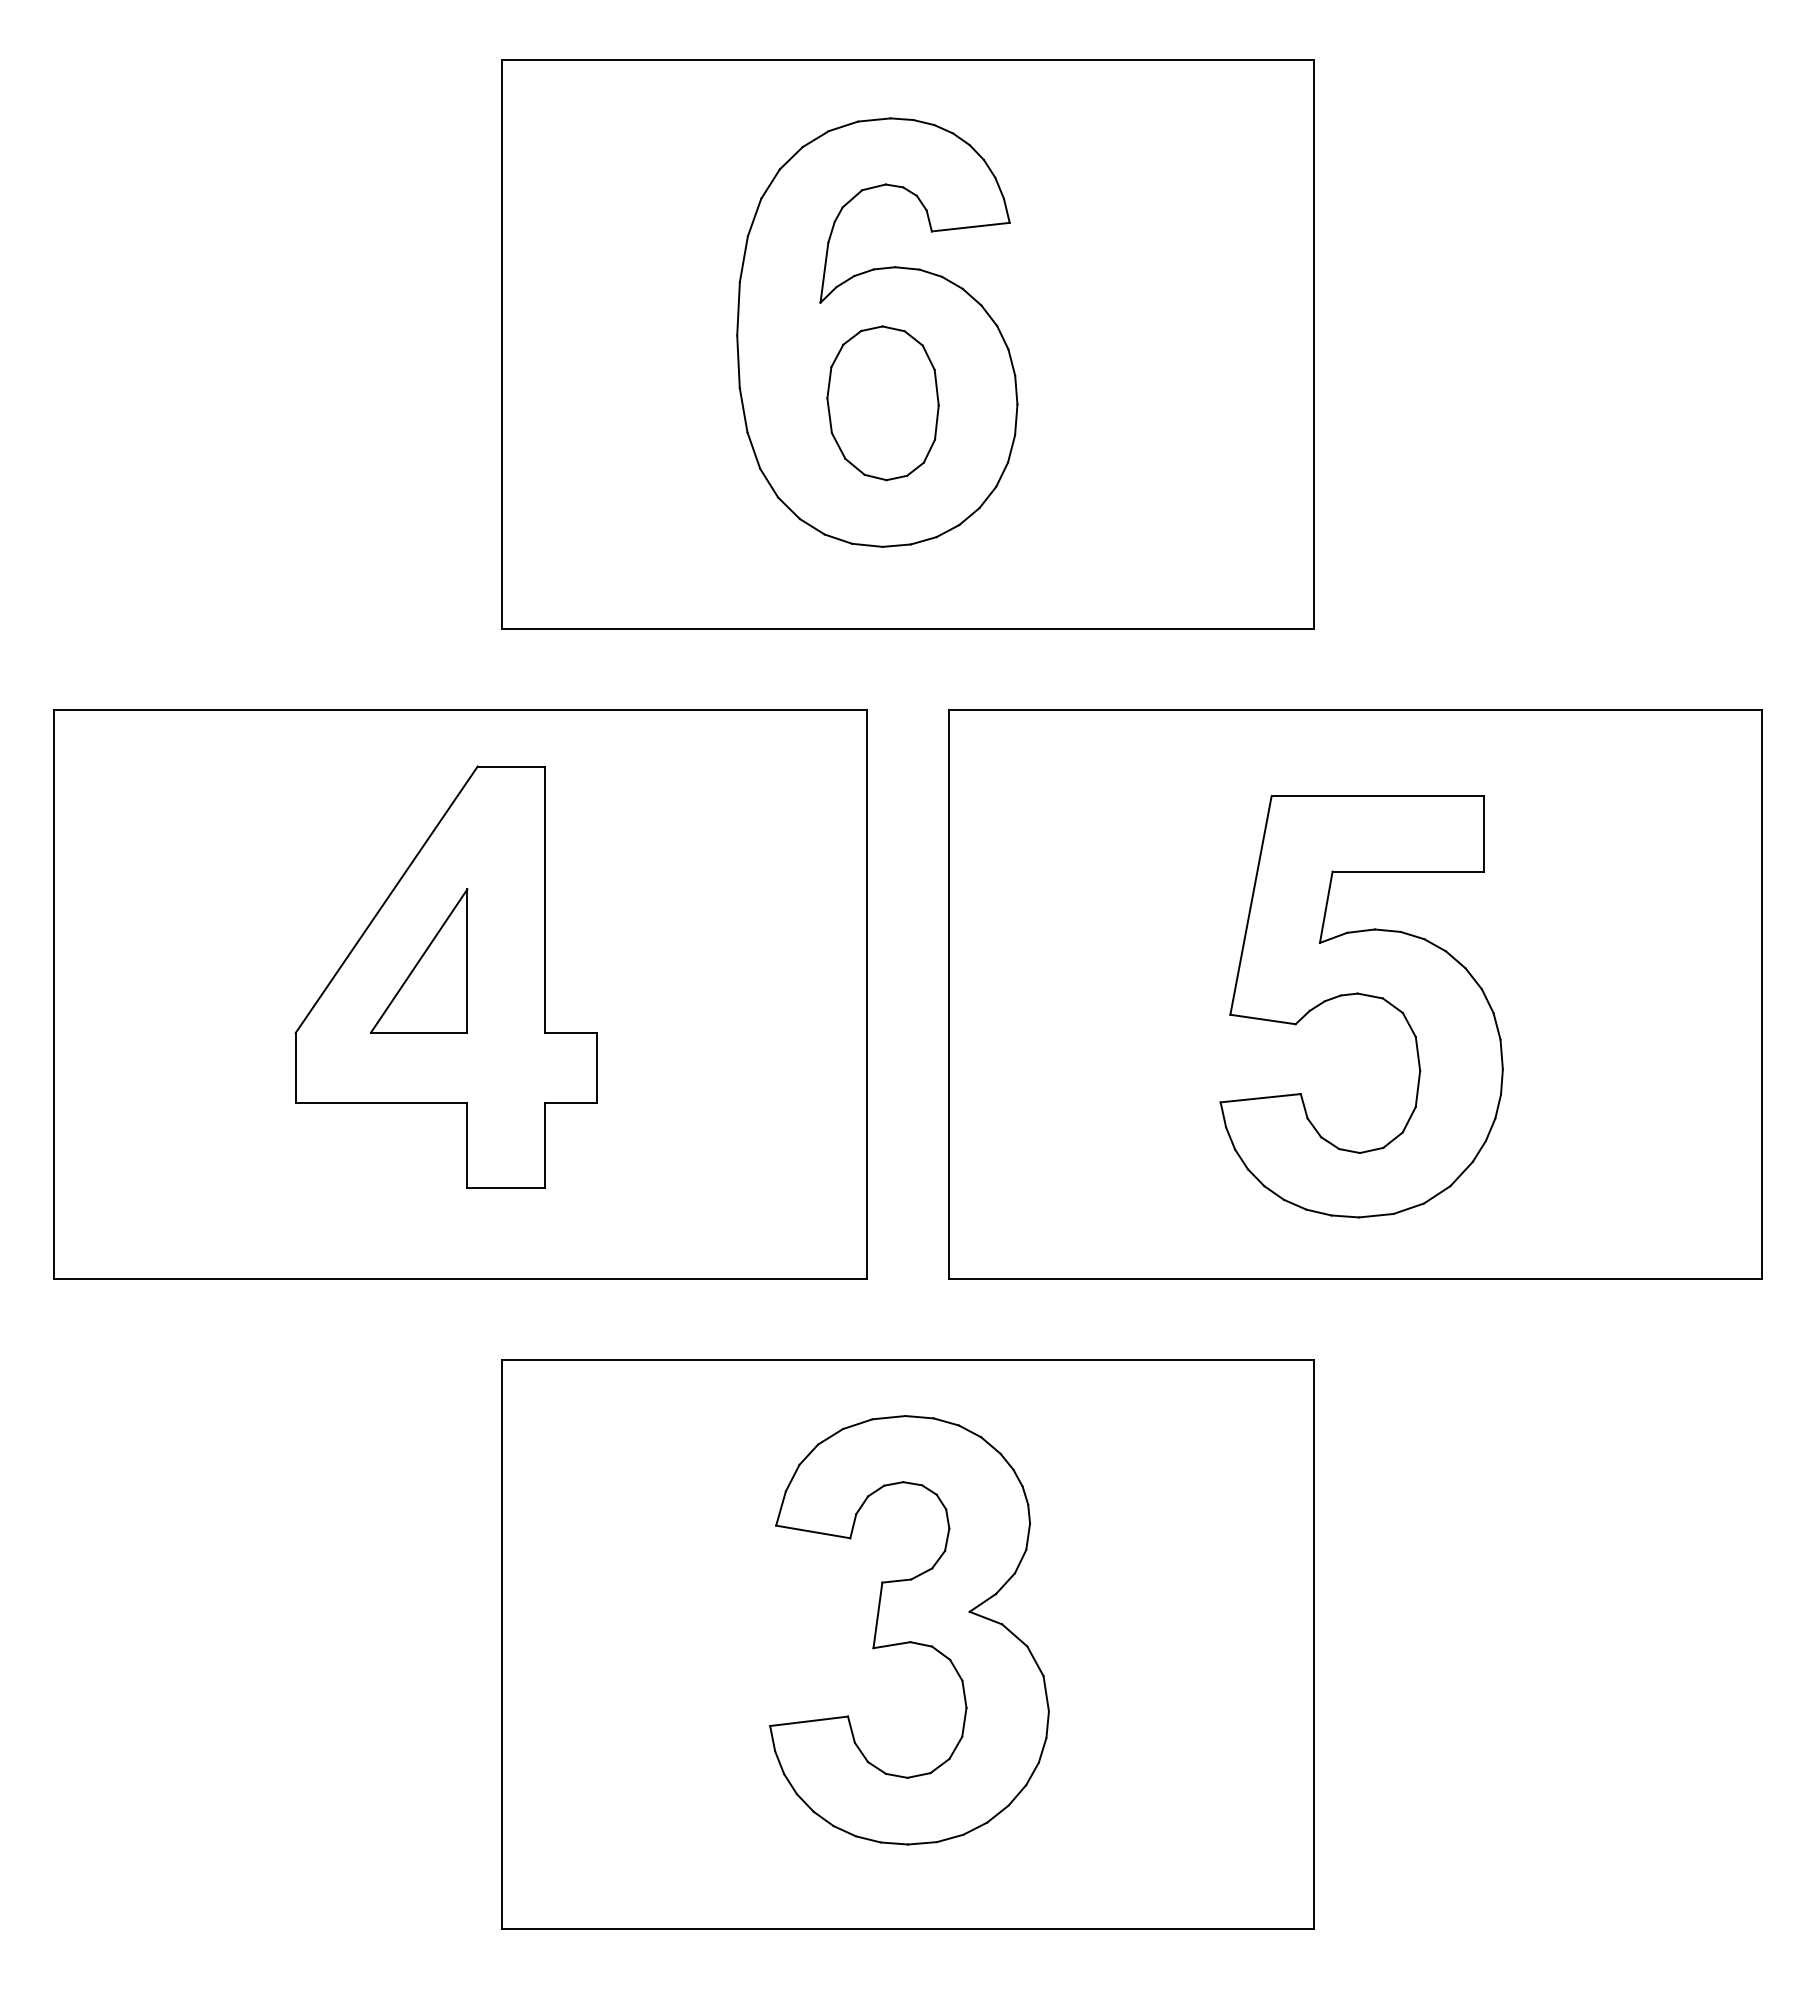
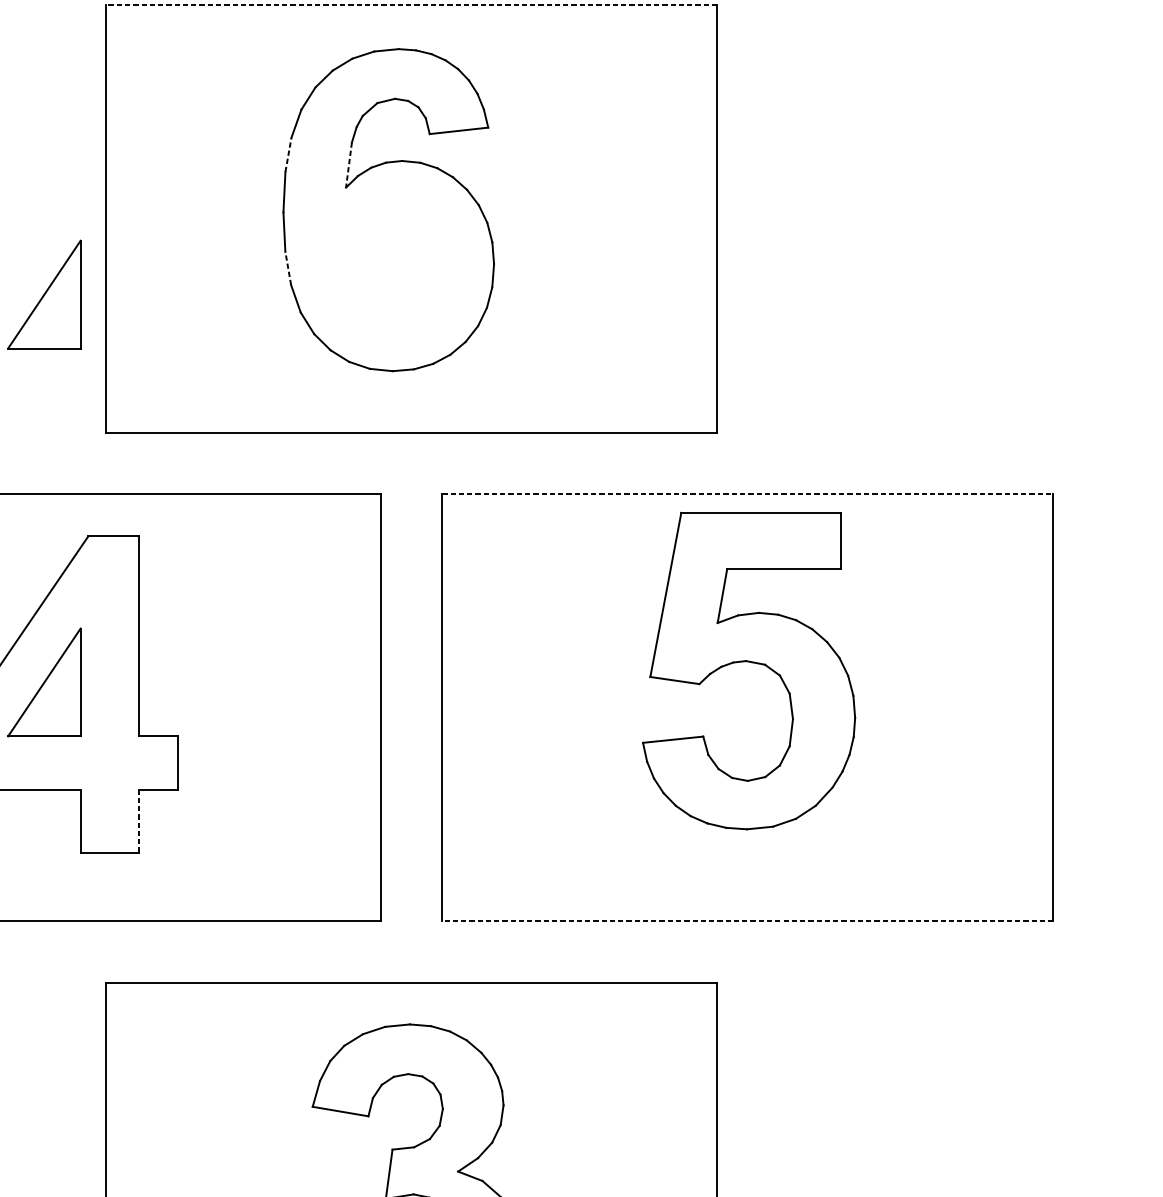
line: (907, 59) -> (411, 4), solid -> dashed
line: (743, 258) -> (288, 154), solid -> dashed
line: (824, 273) -> (349, 165), solid -> dashed
part: (882, 403) -> (392, 263), removed
line: (743, 410) -> (288, 268), solid -> dashed
part: (419, 444) -> (44, 294), added
line: (1355, 709) -> (748, 493), solid -> dashed
part: (1361, 995) -> (748, 662), moved
line: (545, 1146) -> (139, 821), solid -> dashed
line: (1354, 1279) -> (747, 921), solid -> dashed

